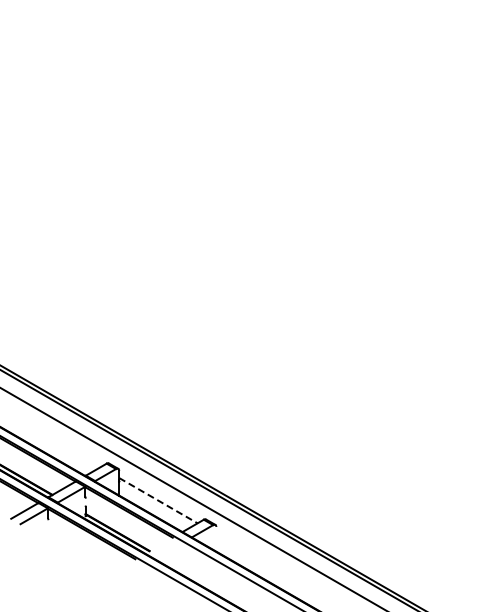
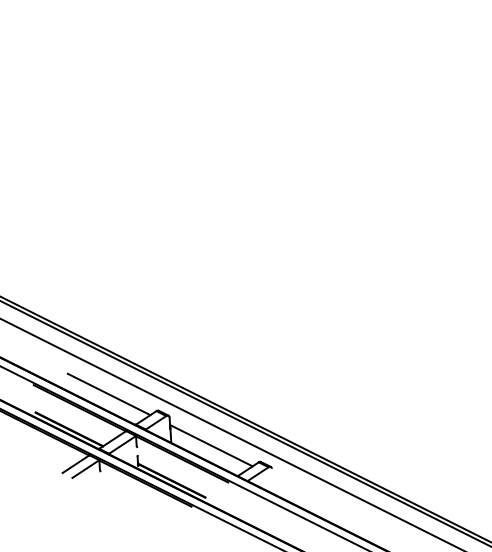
line: (61, 444) -> (109, 394), added
line: (158, 500) -> (211, 445), dashed -> solid

